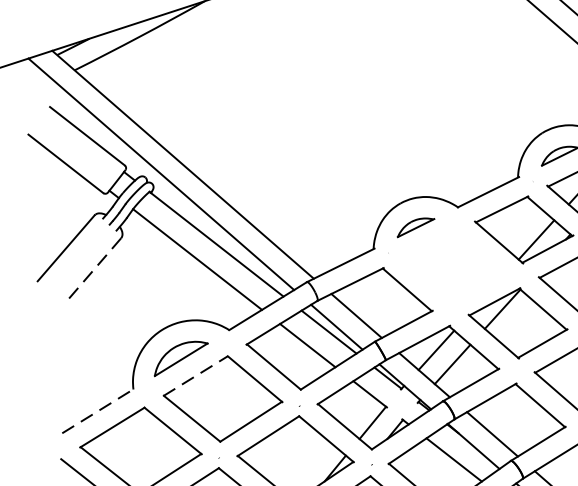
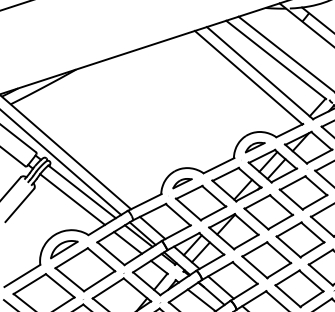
part: (451, 265) -> (200, 202), added
line: (92, 271) -> (19, 205), dashed -> solid
line: (197, 376) -> (72, 258), dashed -> solid
line: (98, 410) -> (22, 275), dashed -> solid

